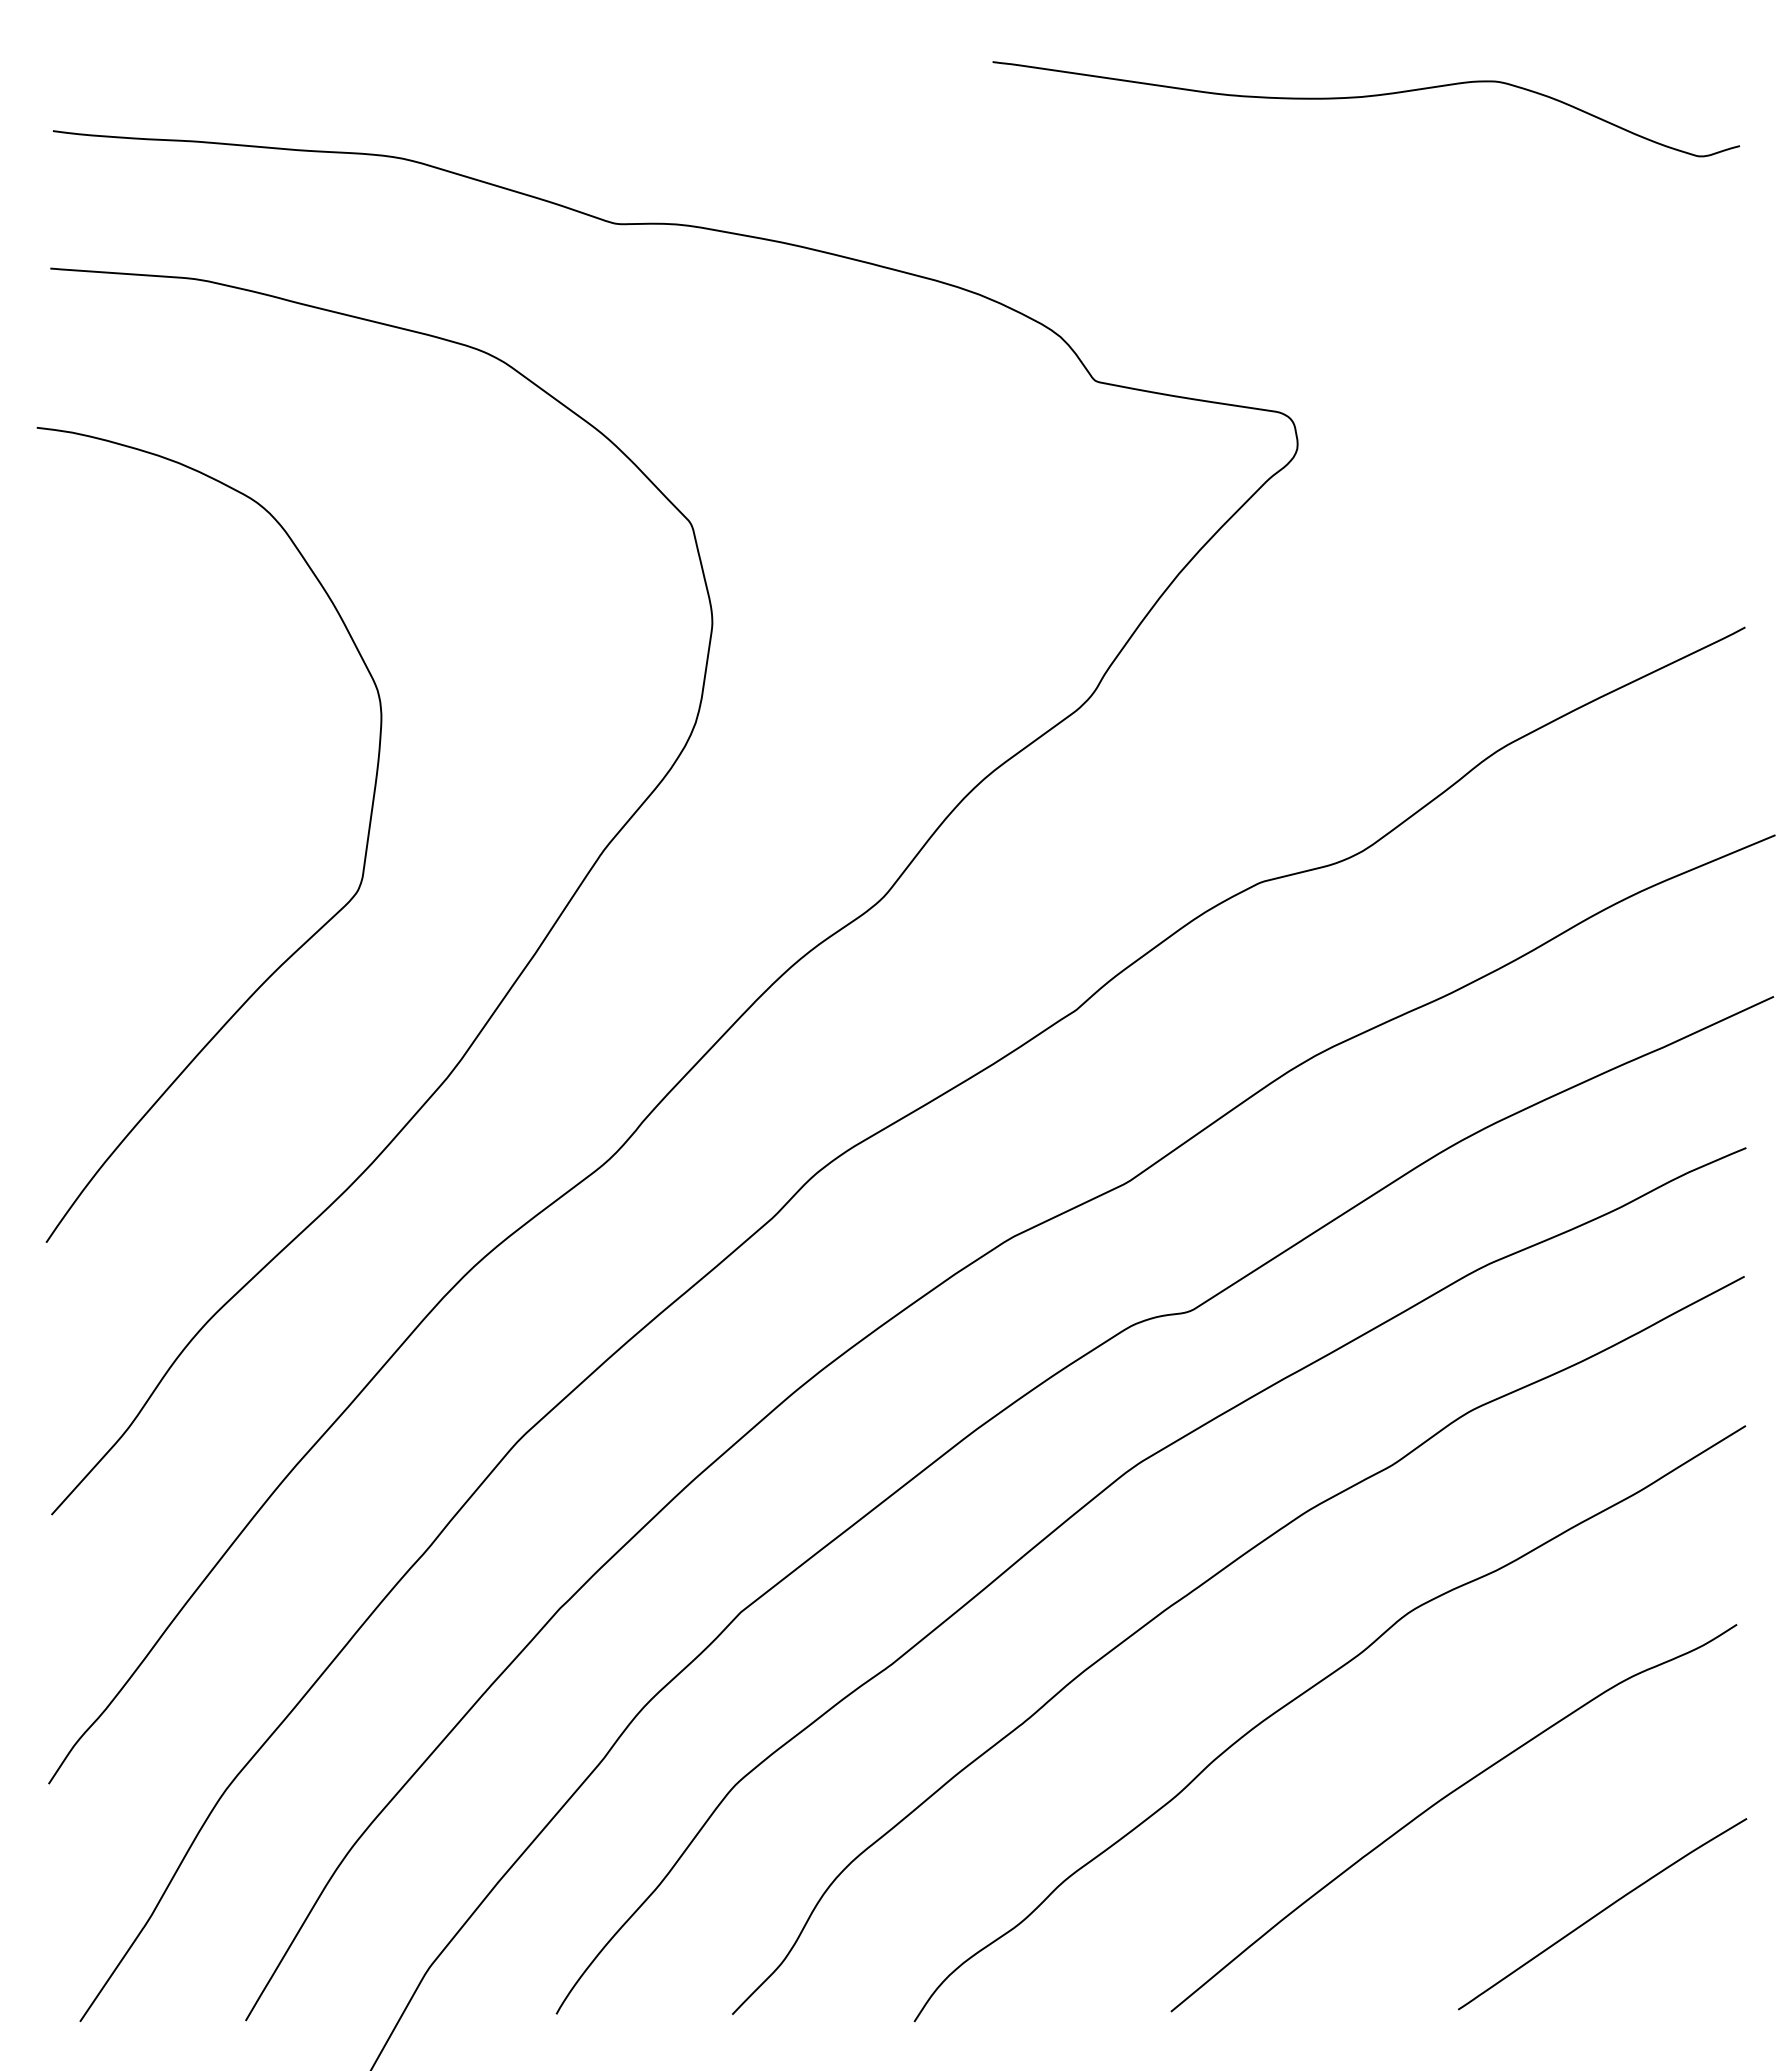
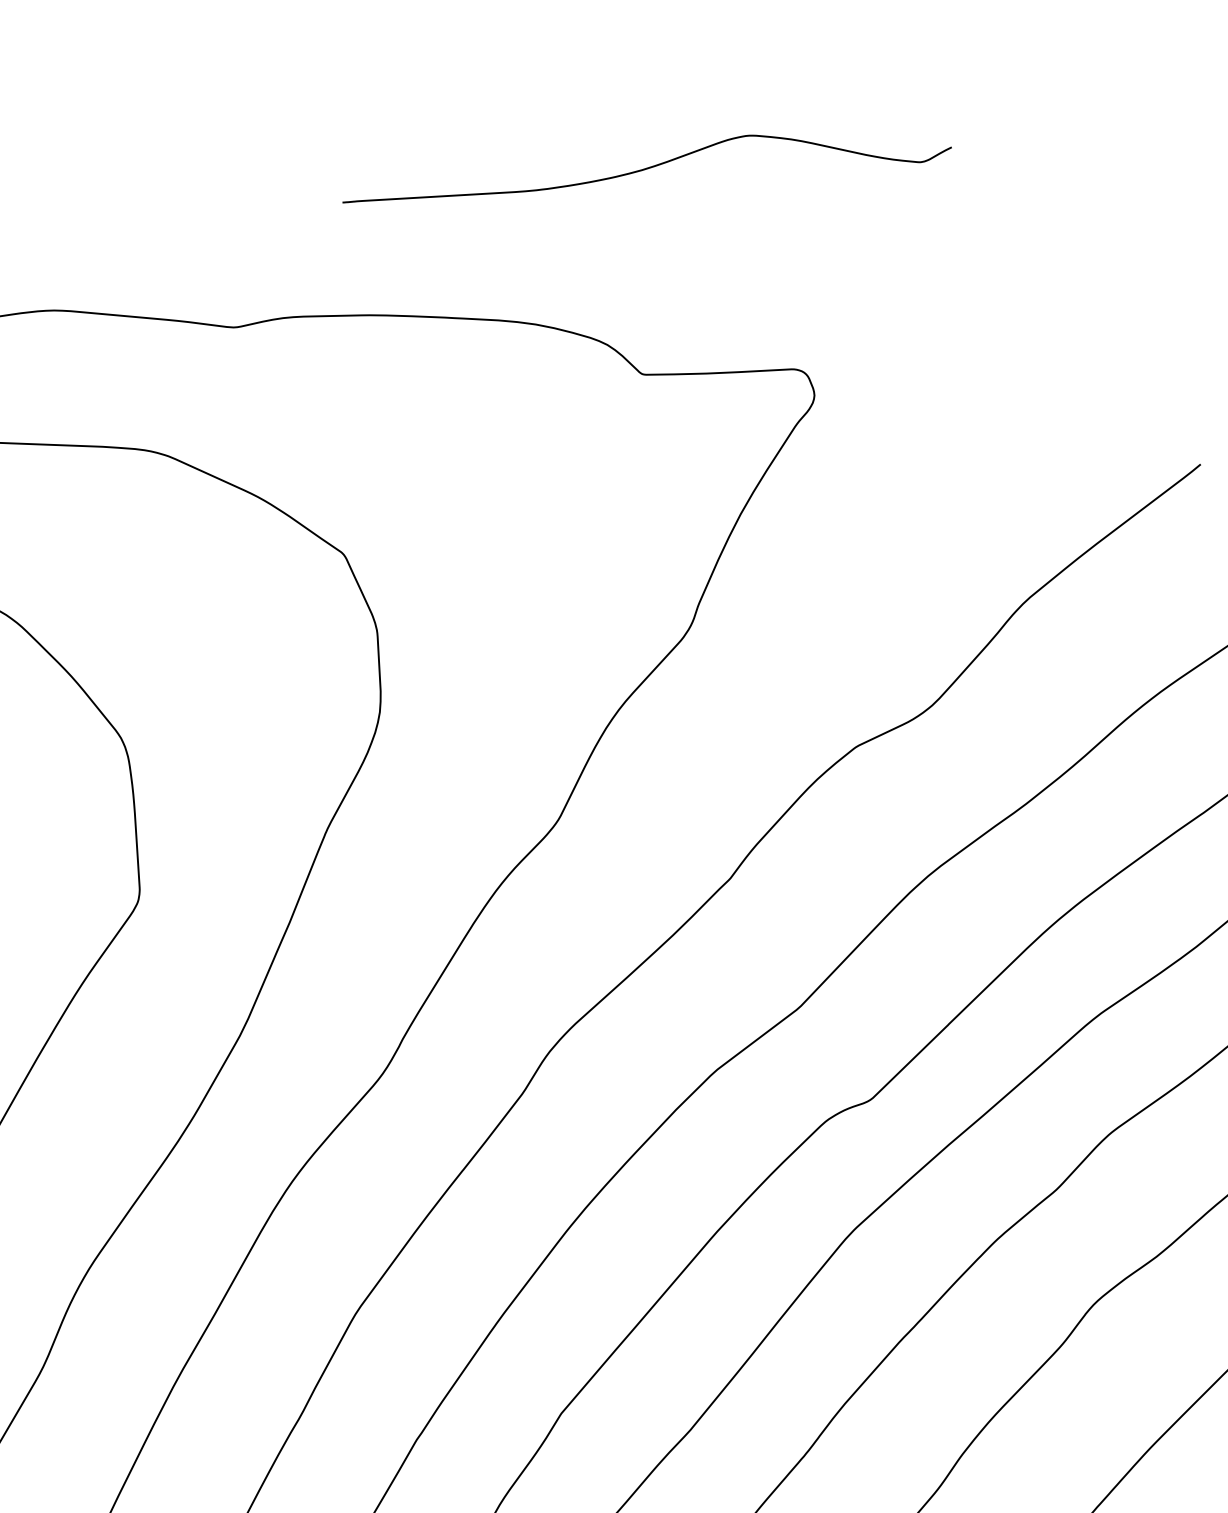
curve: (1366, 97) -> (646, 169), moved

